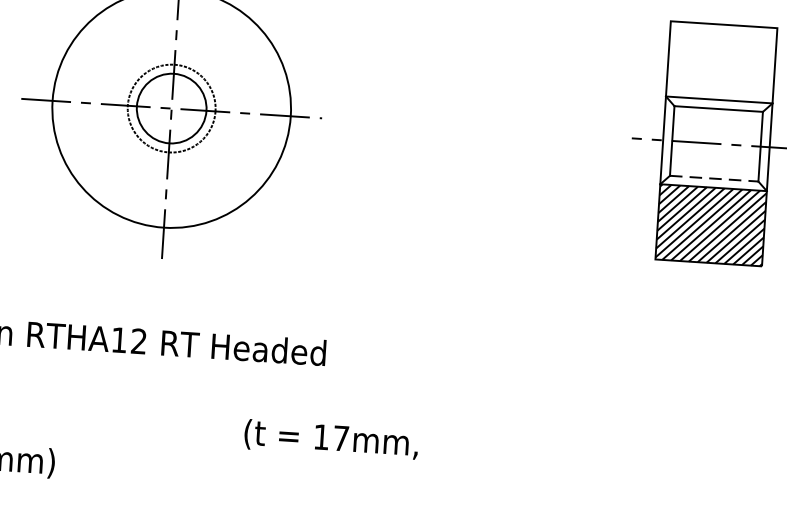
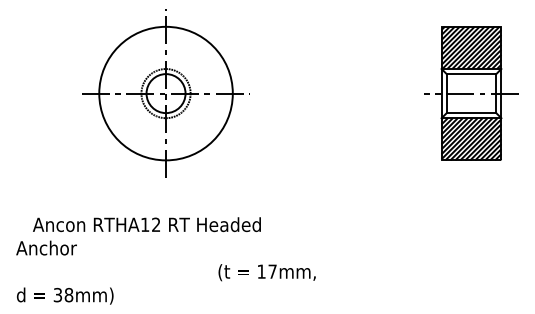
hatch: (721, 61) -> (471, 47), added
line: (714, 179) -> (471, 113), dashed -> solid

